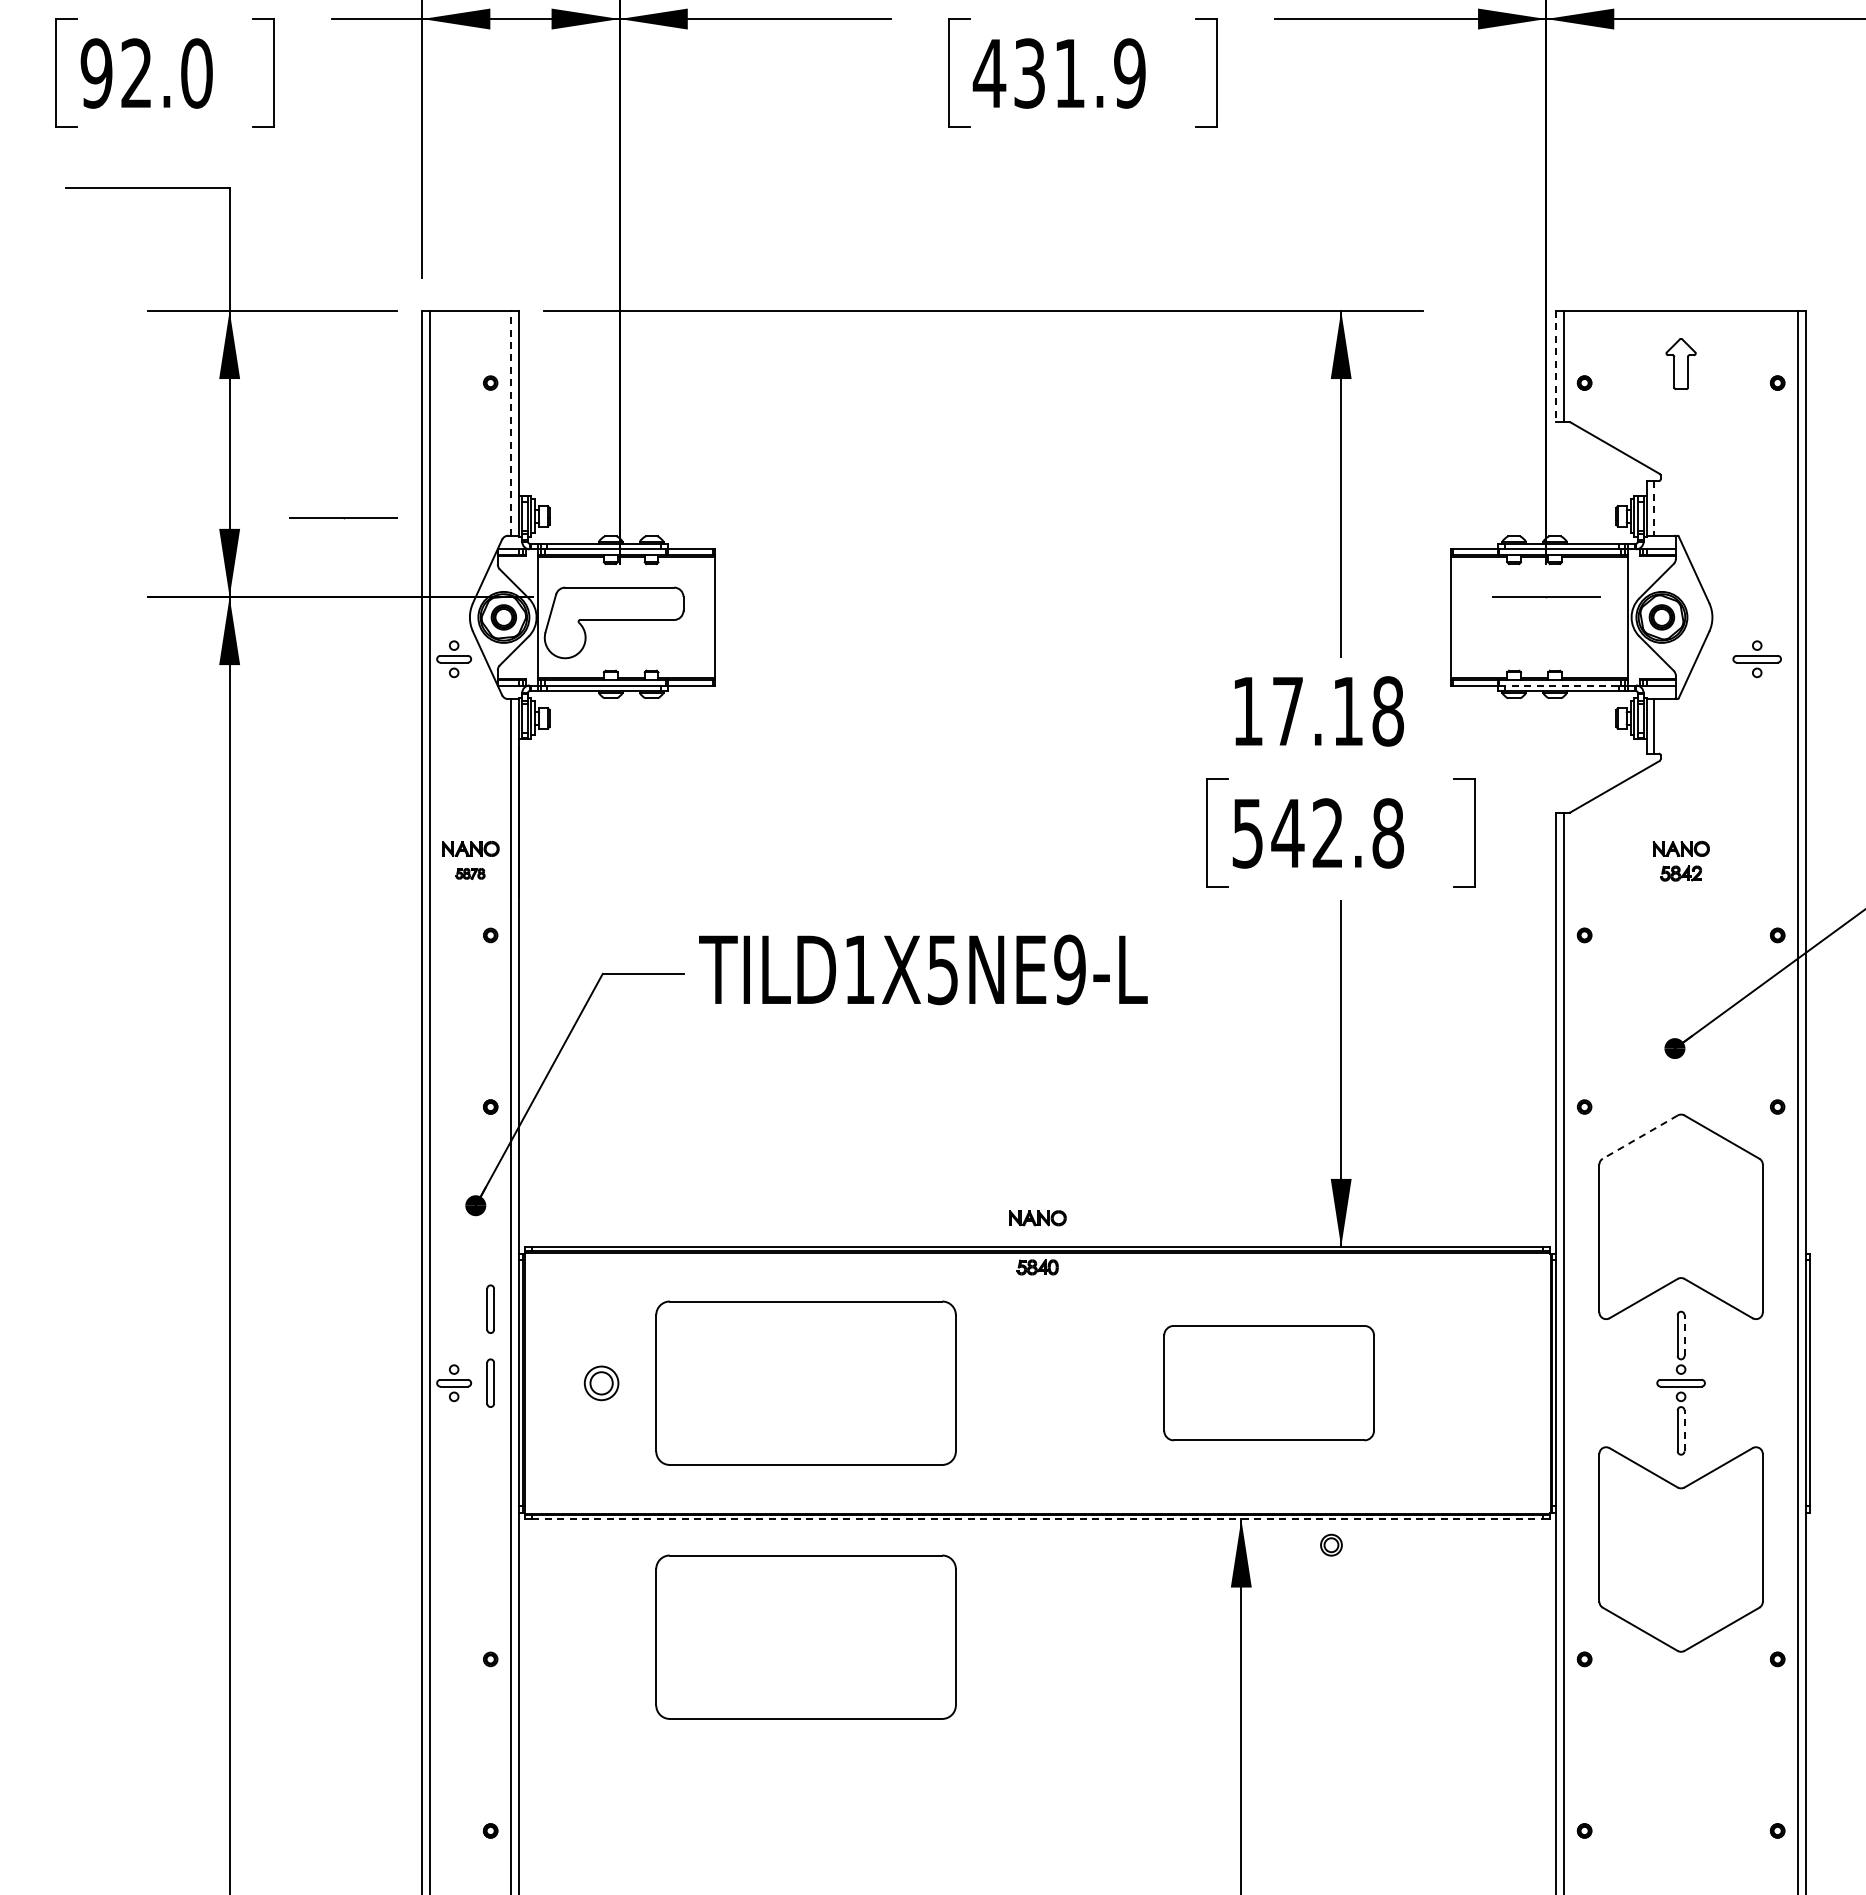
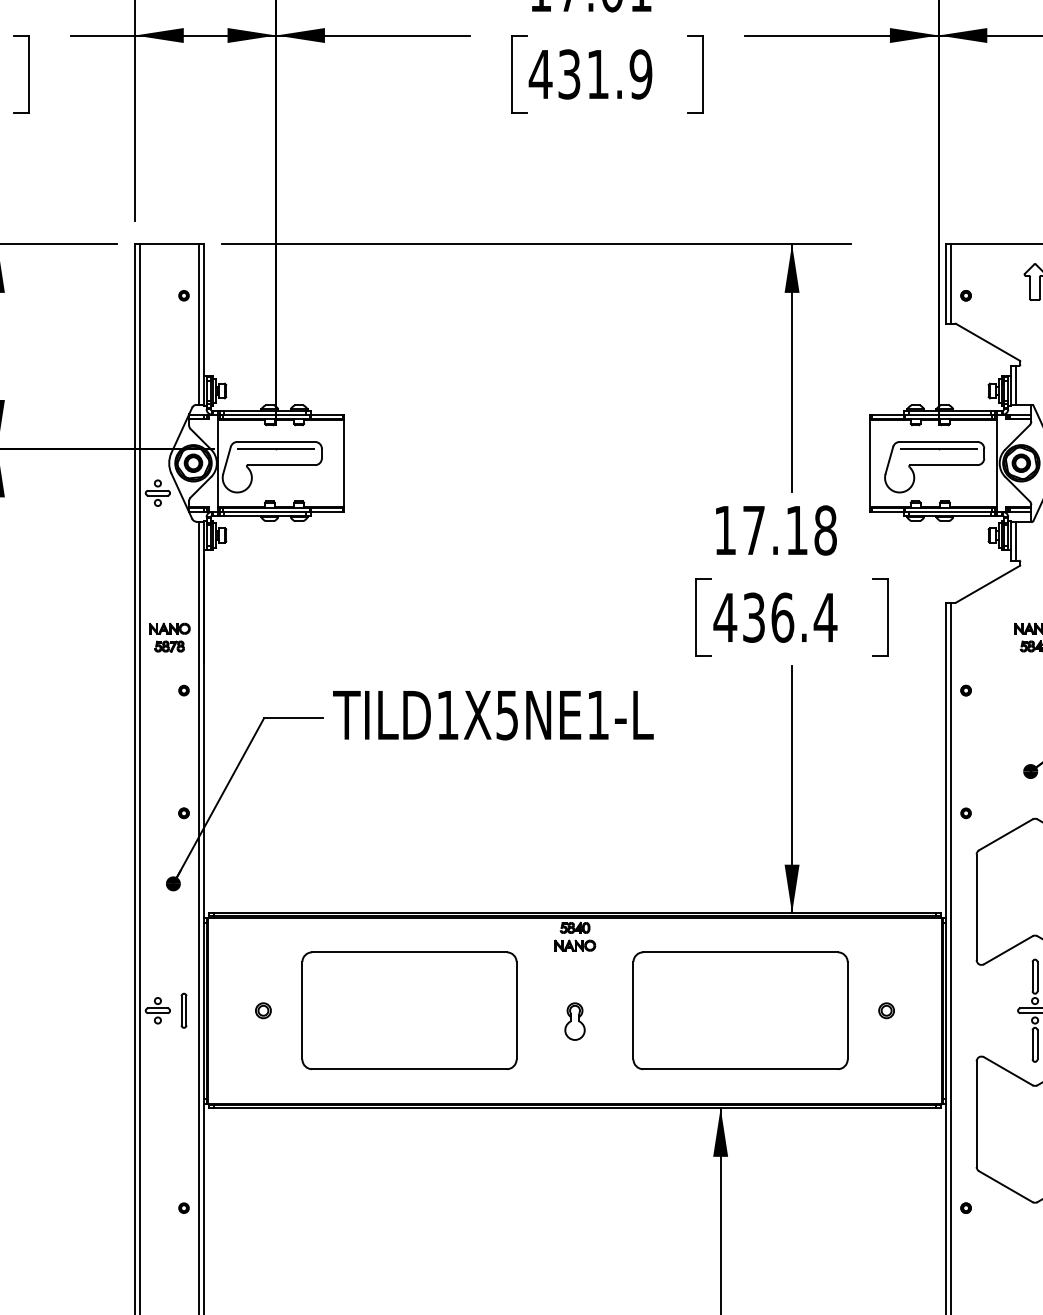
line: (1556, 366) -> (945, 283), dashed -> solid
line: (511, 422) -> (198, 323), dashed -> solid
line: (1654, 508) -> (1016, 385), dashed -> solid
line: (343, 518) -> (276, 449), moved
part: (1540, 622) -> (934, 466), added
line: (1560, 685) -> (948, 511), dashed -> solid
text: (1317, 833) -> (775, 617), 542.8 -> 436.4
part: (470, 873) -> (169, 646), size x1.43
text: (1069, 969) -> (597, 714), TILD1X5NE9-L -> TILD1X5NE1-L
line: (1639, 1137) -> (1005, 835), dashed -> solid
part: (1037, 1218) -> (574, 945), moved
part: (490, 1308) -> (183, 957), removed
line: (1684, 1335) -> (1037, 976), dashed -> solid
part: (601, 1382) -> (263, 1010), size x0.62
part: (1268, 1382) -> (740, 1010), size x1.43
part: (1037, 1397) -> (574, 1020), added
line: (1684, 1430) -> (1037, 1044), dashed -> solid
line: (1038, 1519) -> (575, 1108), dashed -> solid
part: (1331, 1544) -> (886, 1010), moved
part: (805, 1636) -> (409, 1191), removed

